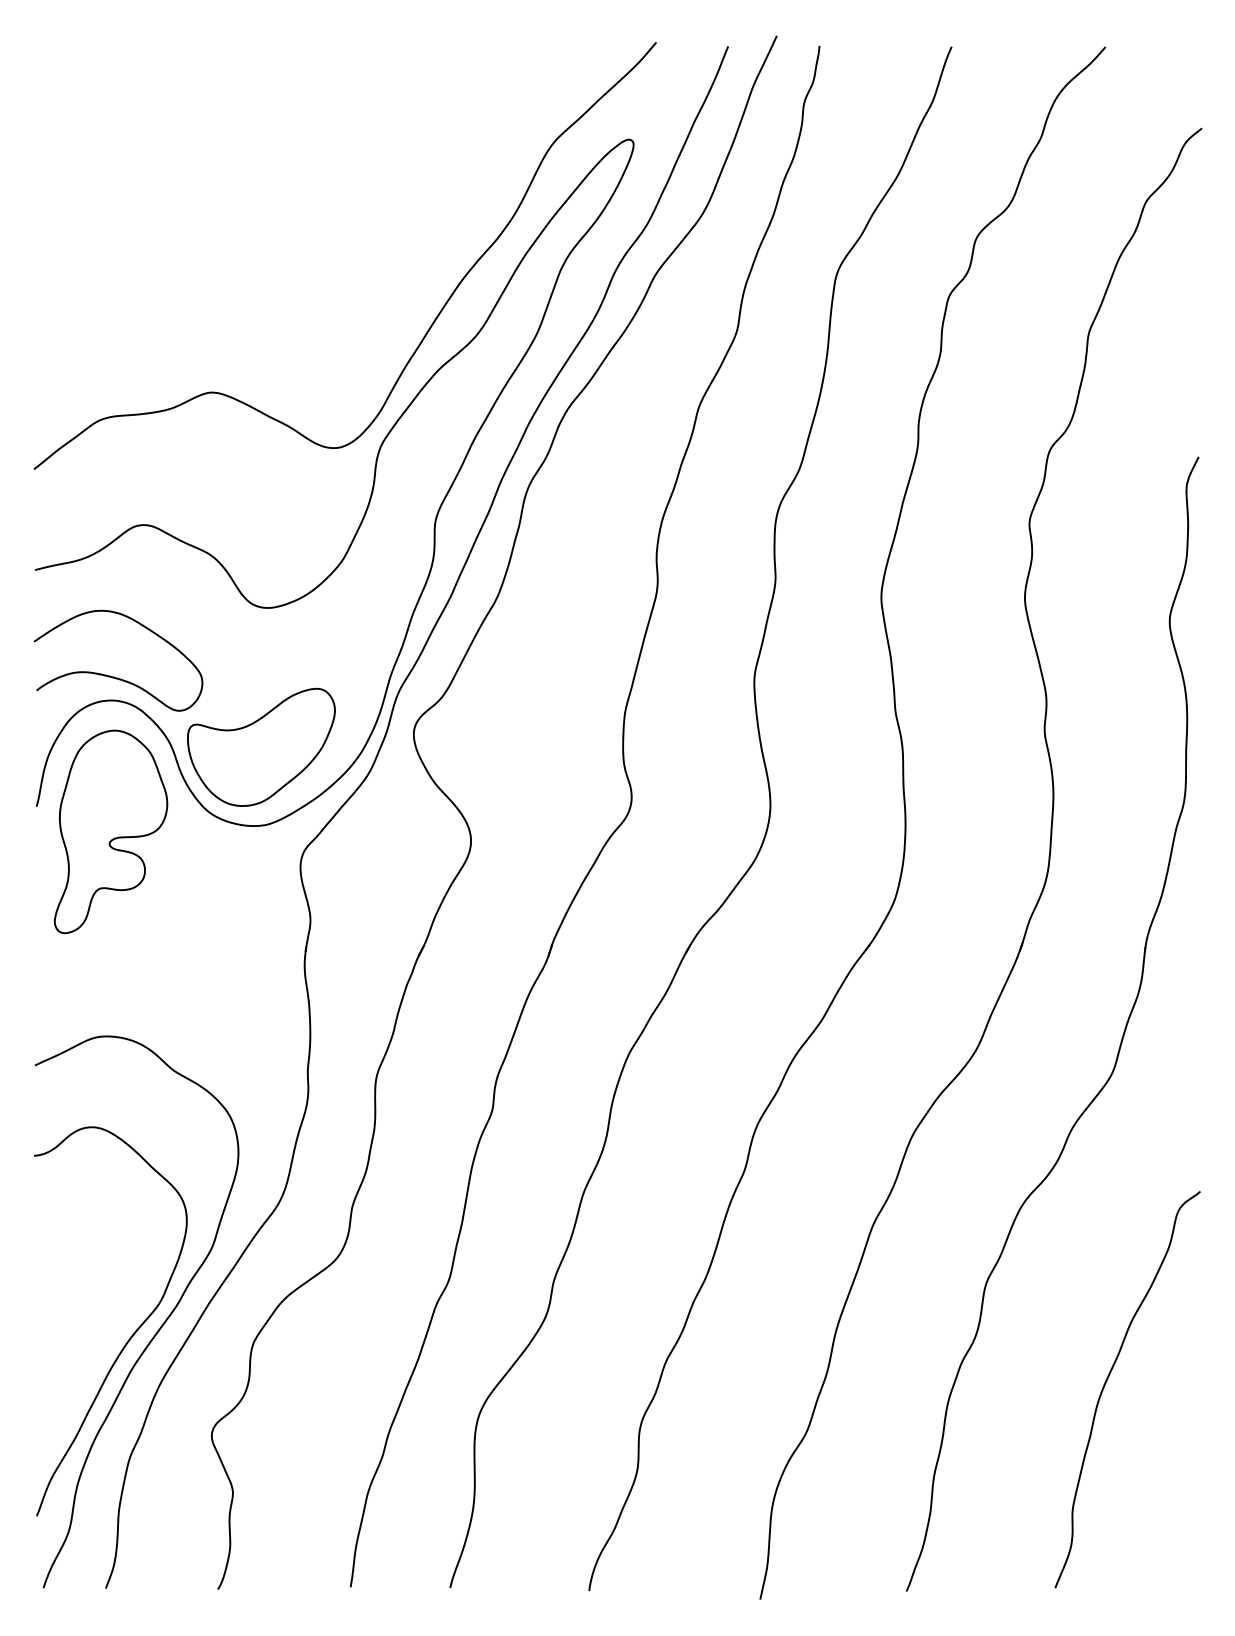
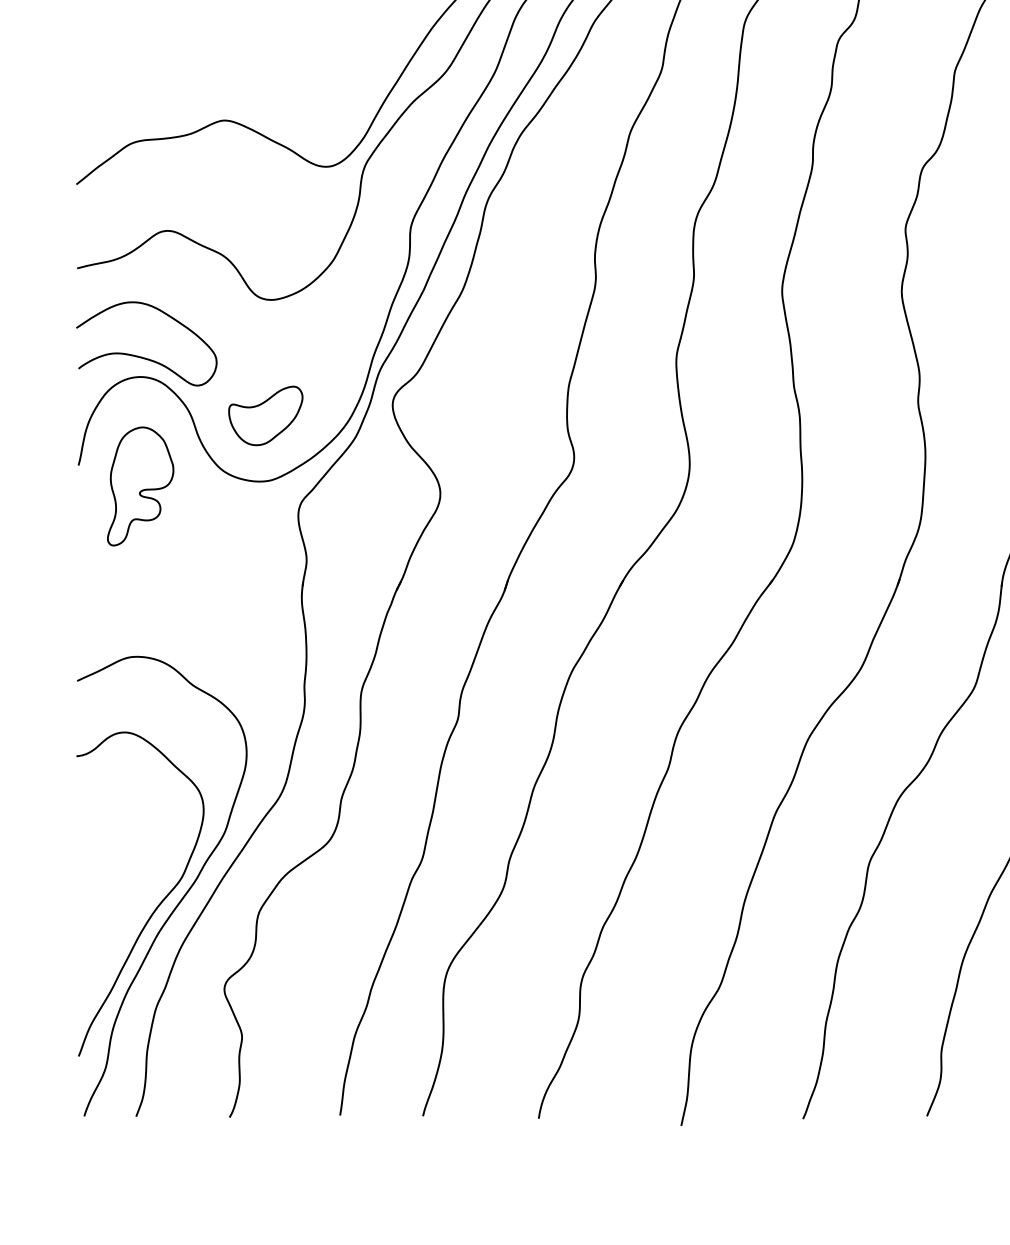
part: (261, 746) -> (265, 415), size x0.6
part: (111, 831) -> (140, 486), size x0.7

